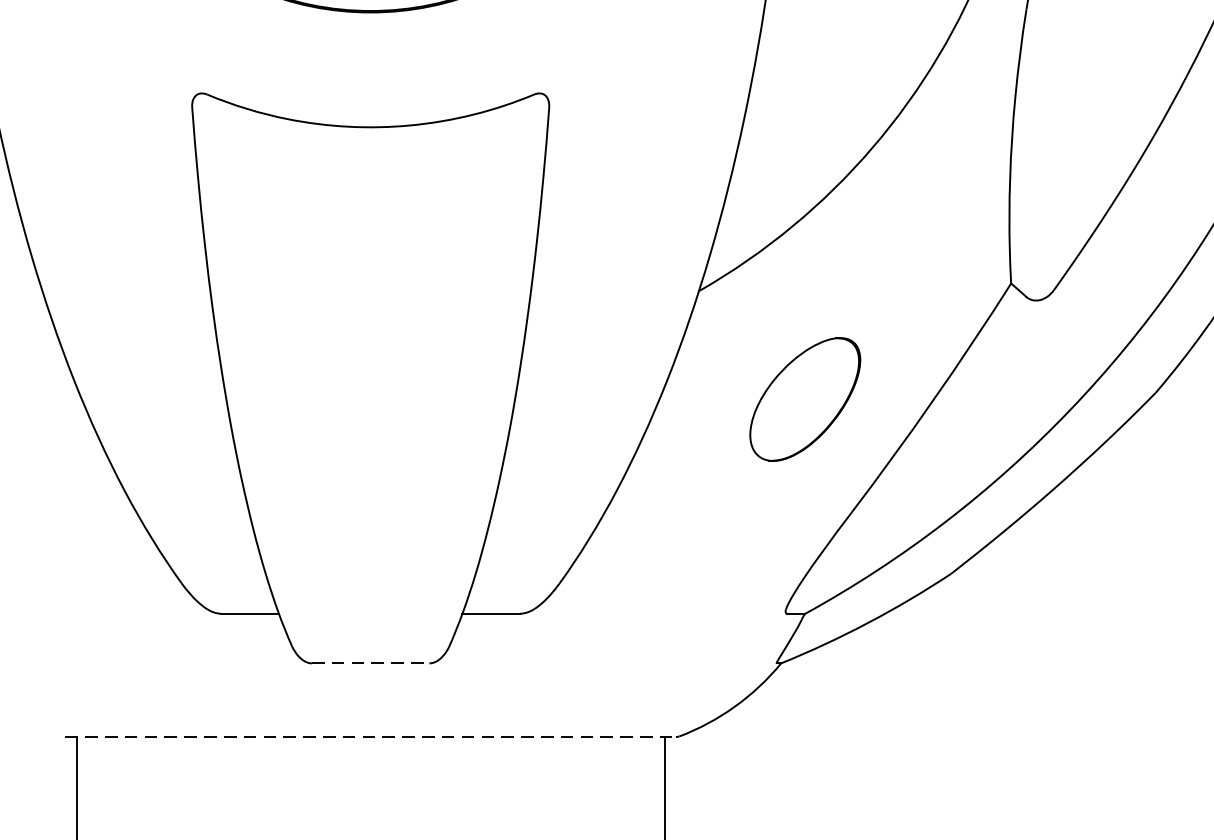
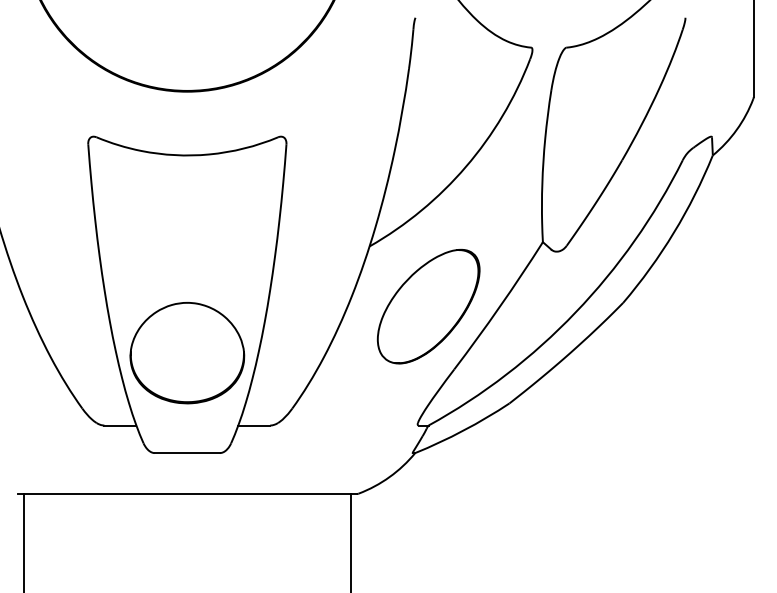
part: (805, 399) -> (428, 306), size x1.67
part: (370, 484) -> (187, 353), added
line: (370, 664) -> (187, 453), dashed -> solid
line: (370, 736) -> (187, 493), dashed -> solid

